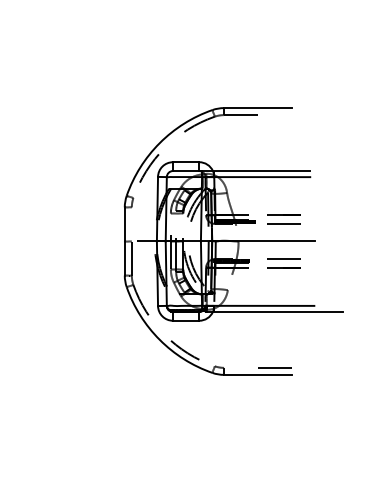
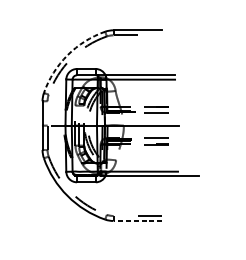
arc: (159, 143) -> (67, 55), solid -> dashed
line: (257, 374) -> (137, 220), solid -> dashed

